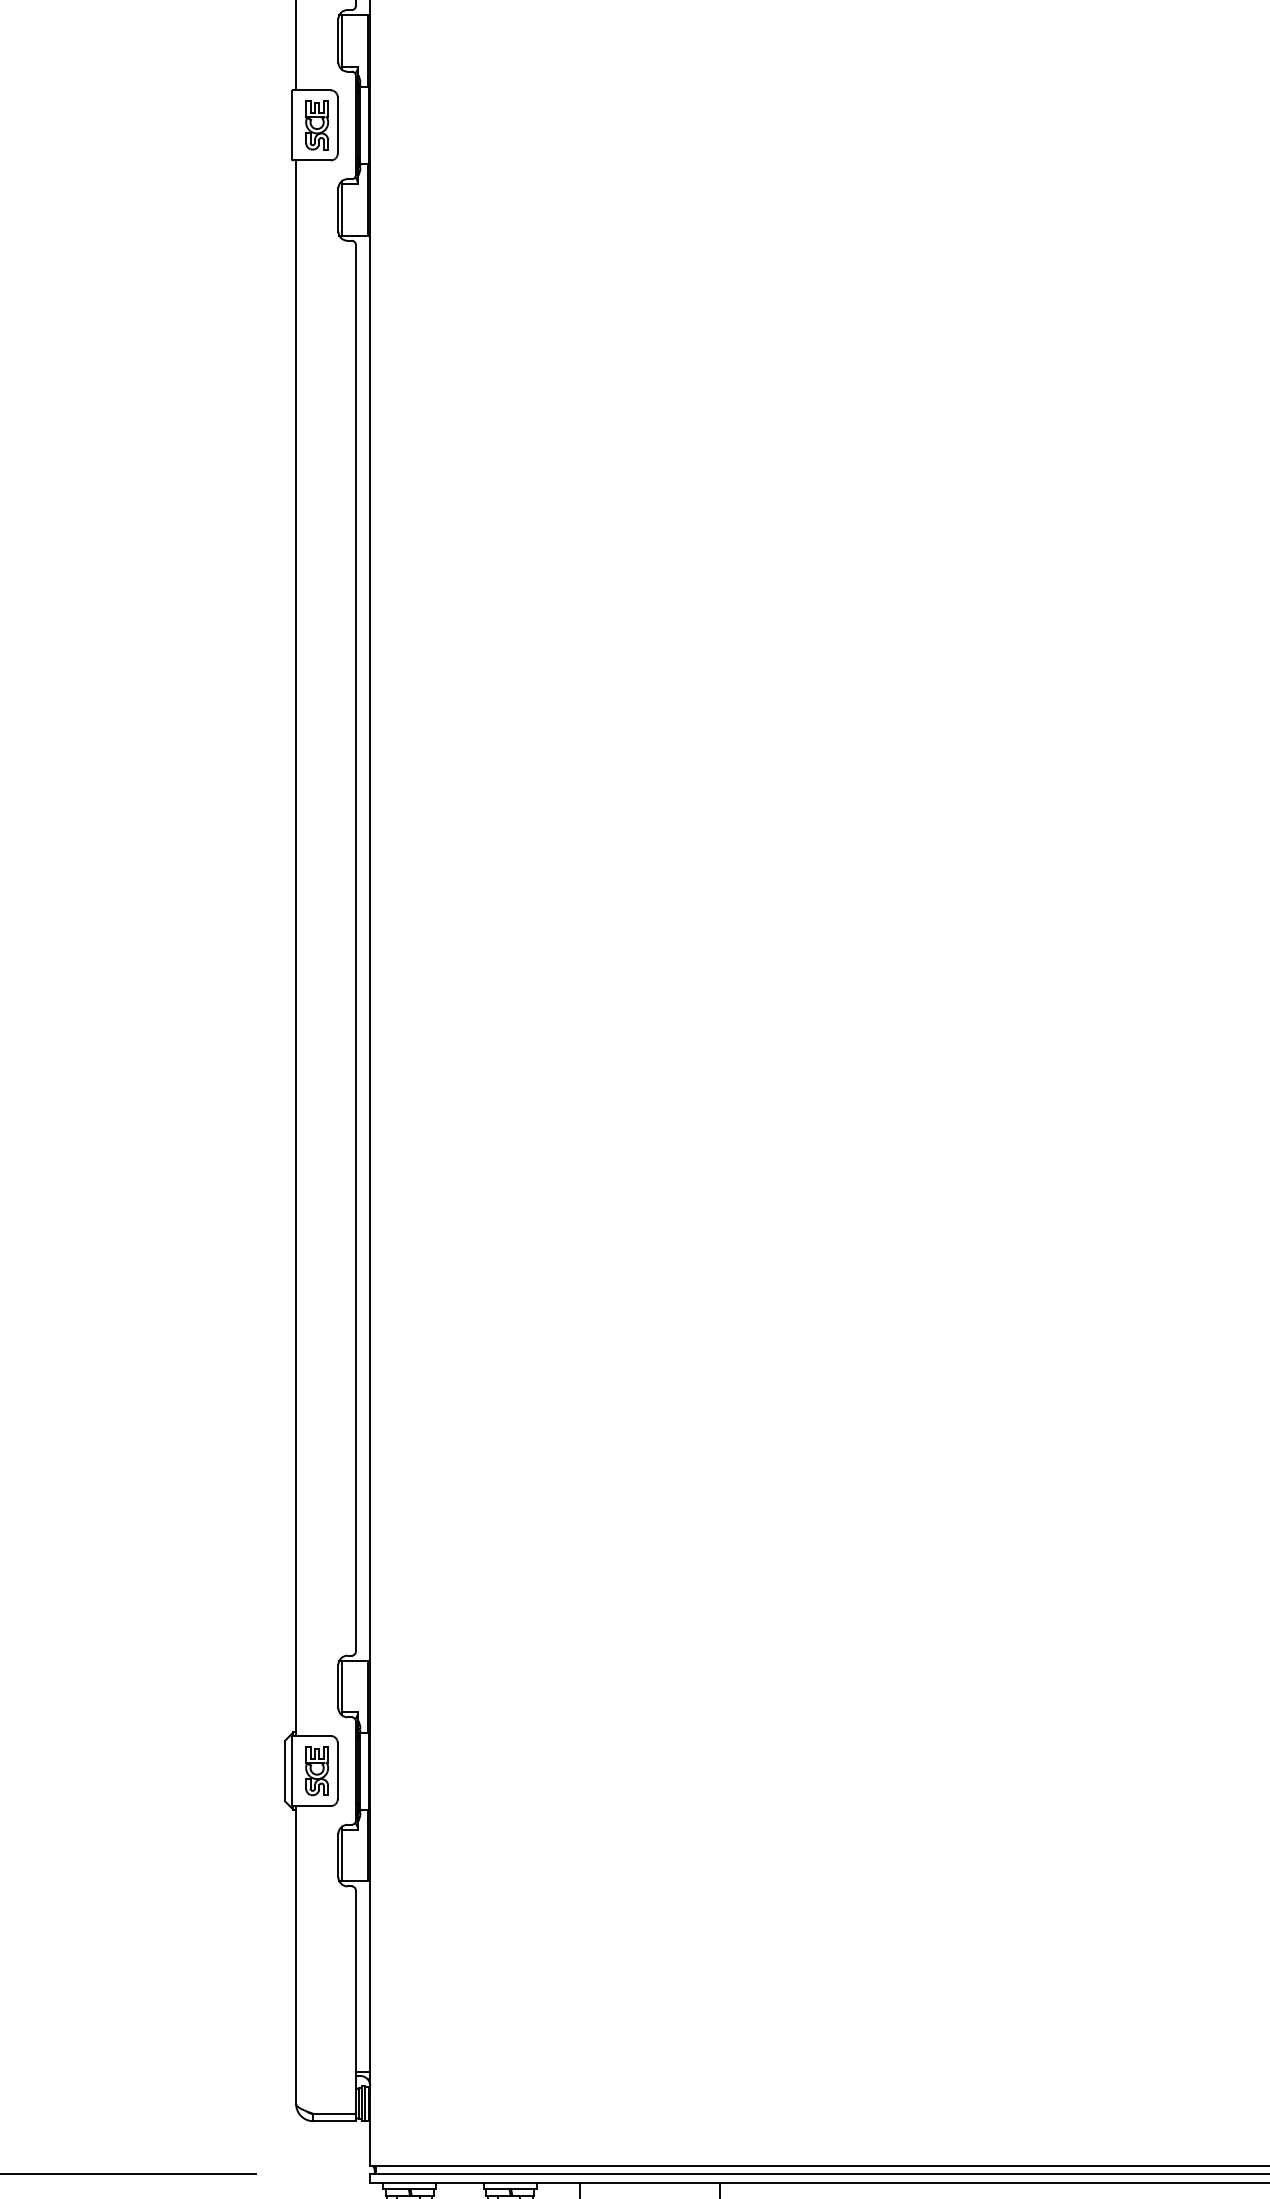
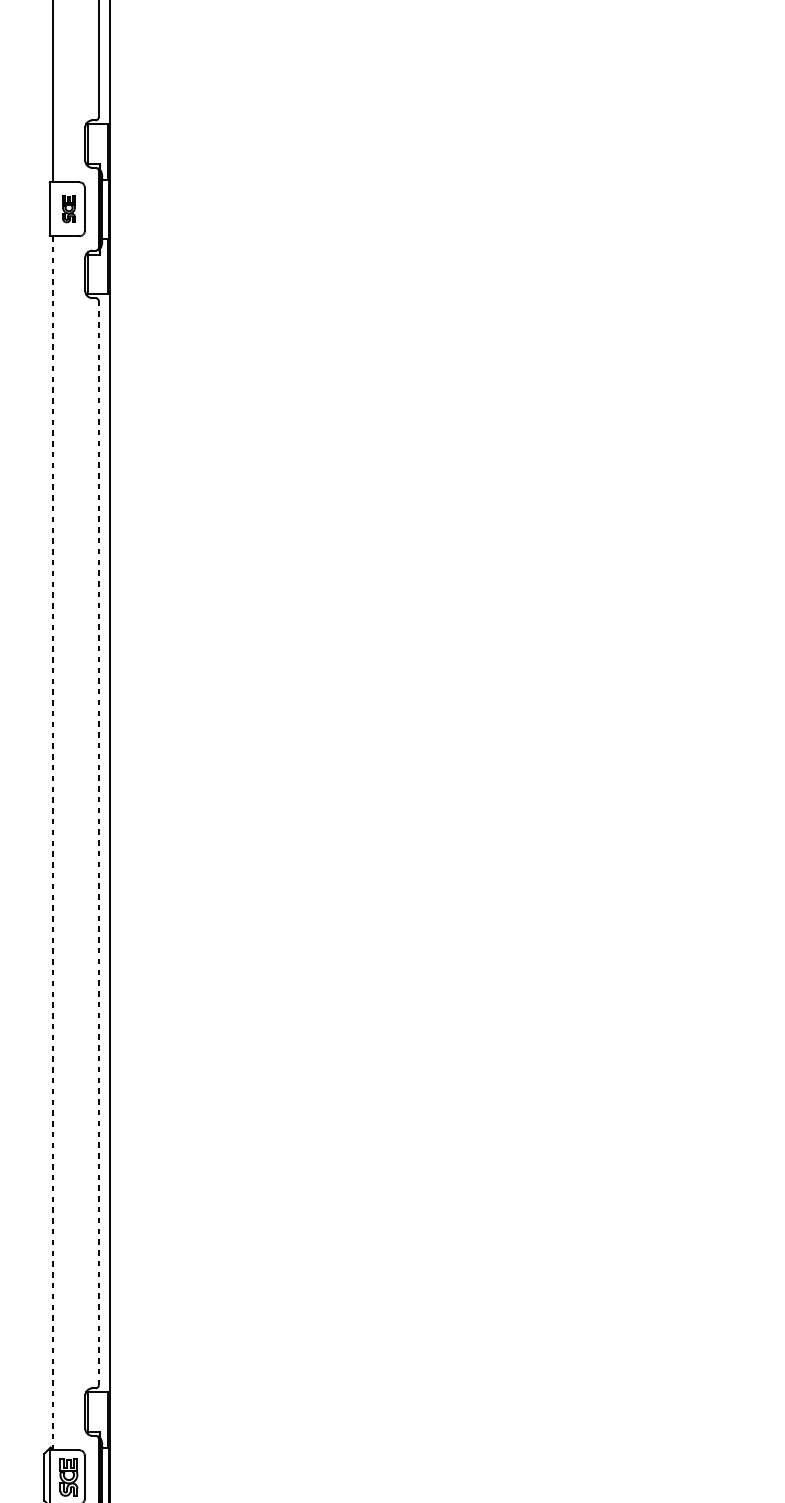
part: (317, 125) -> (69, 209), size x0.7
line: (355, 947) -> (98, 842), solid -> dashed
line: (296, 948) -> (53, 843), solid -> dashed

